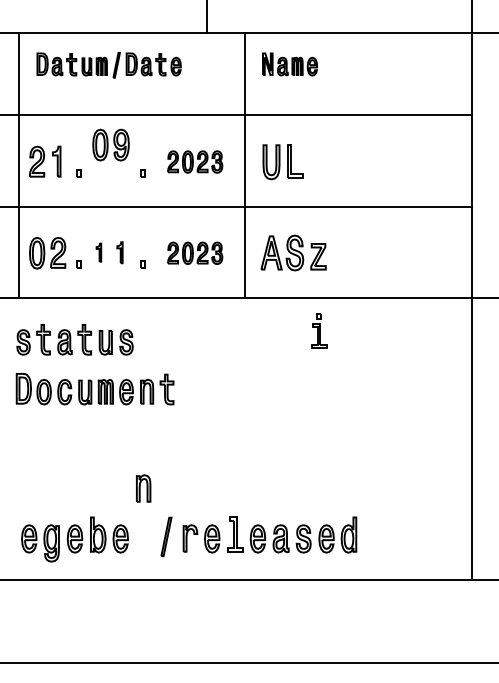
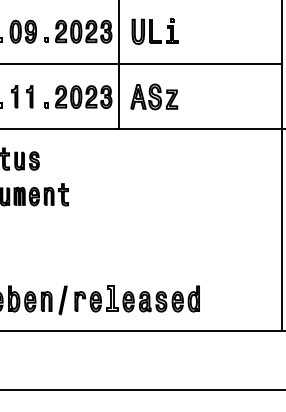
part: (110, 144) -> (22, 31), moved
part: (194, 161) -> (83, 31), size x1.43
part: (98, 252) -> (14, 96), size x1.67
part: (119, 252) -> (29, 96), size x1.43
part: (194, 253) -> (83, 97), size x1.43
part: (319, 330) -> (172, 30), moved
part: (143, 488) -> (46, 301), moved

